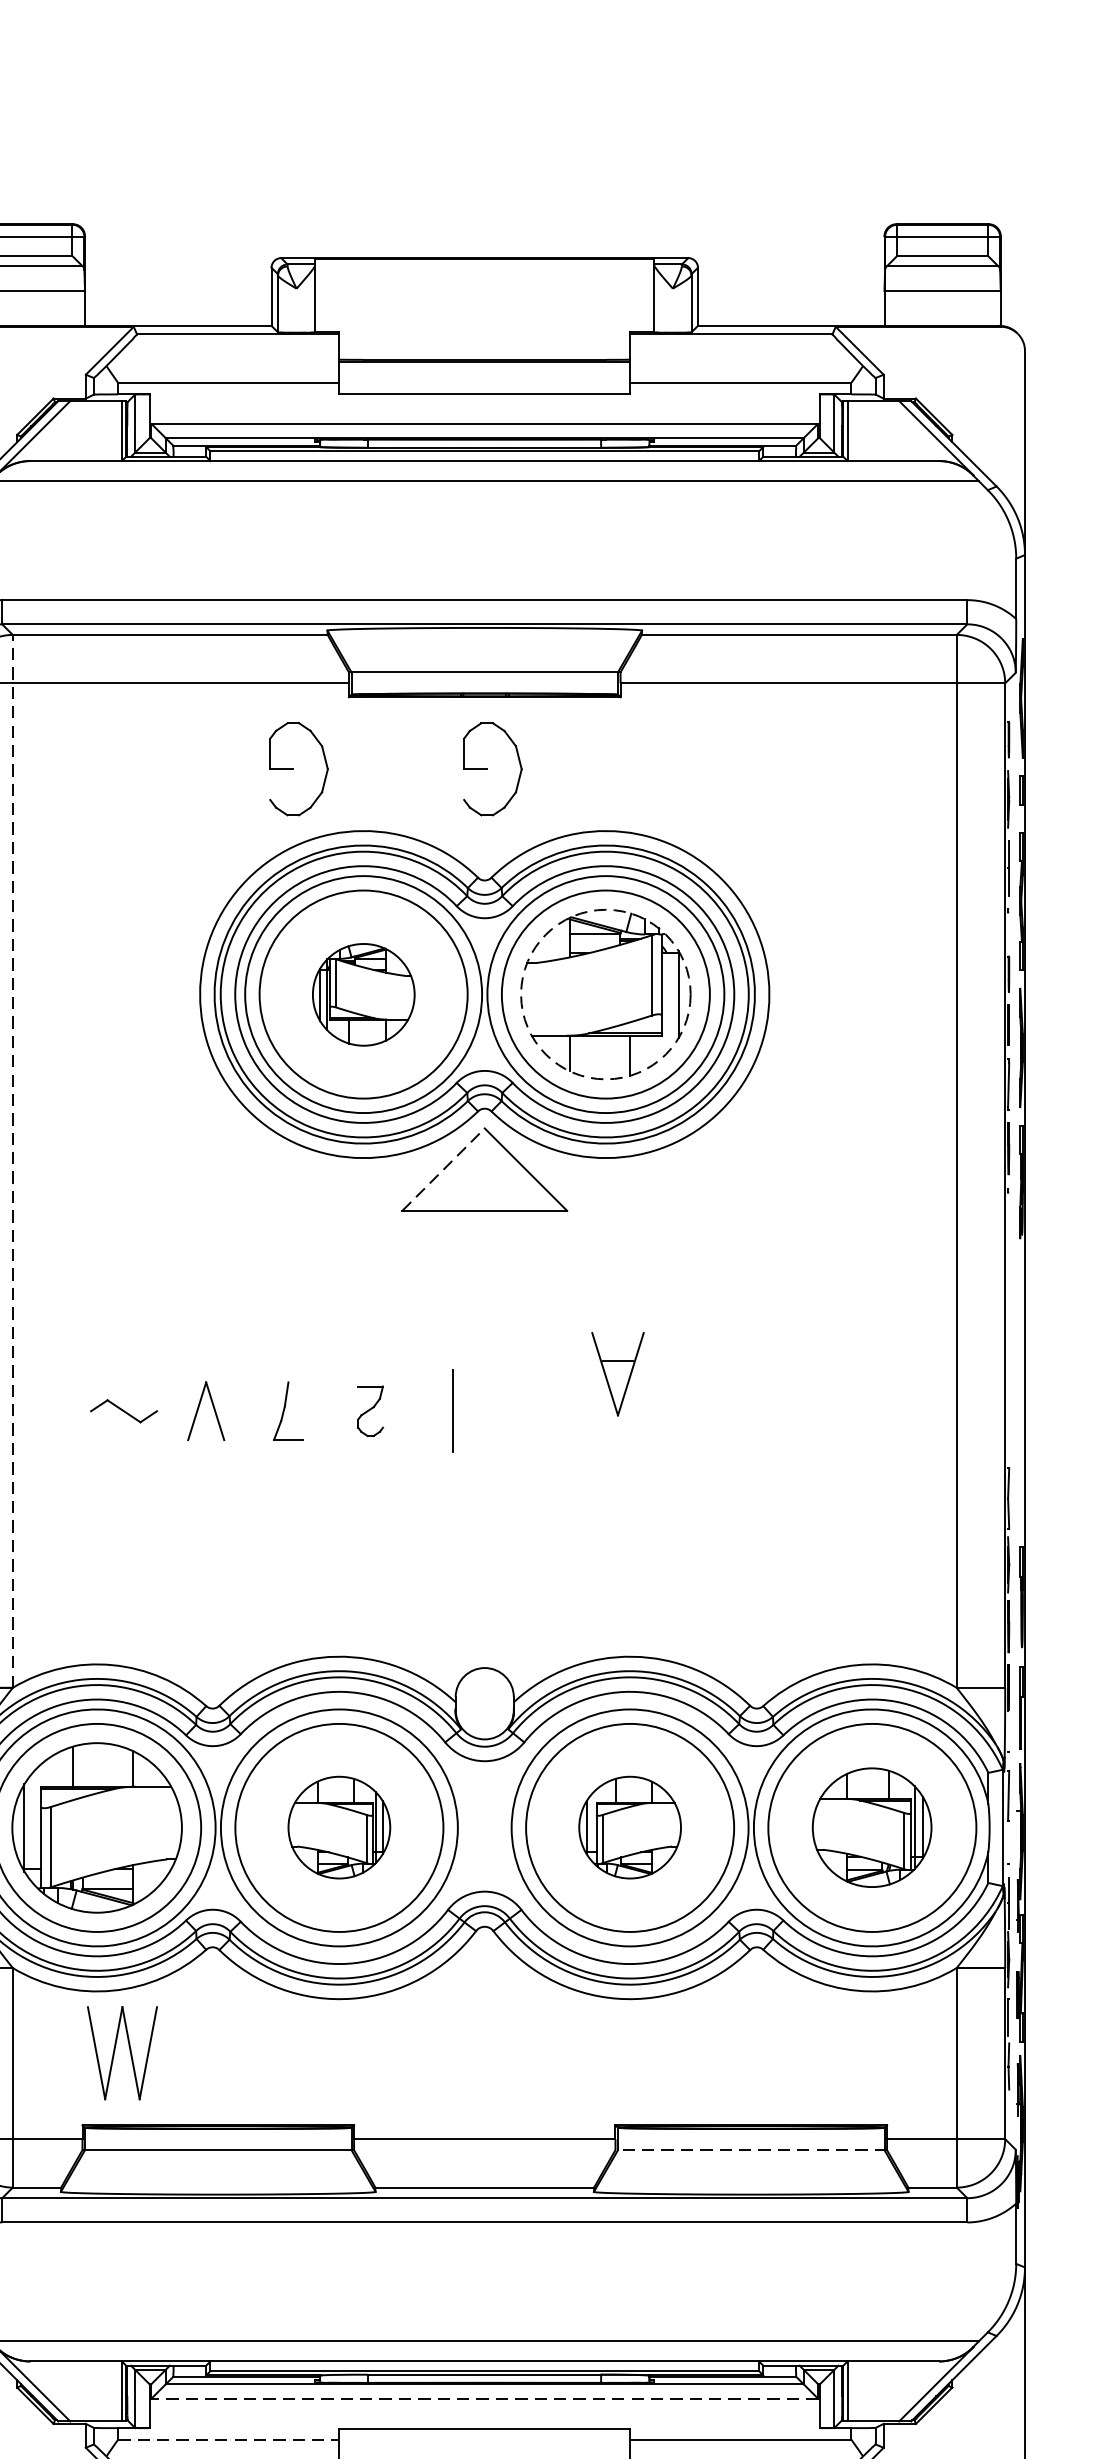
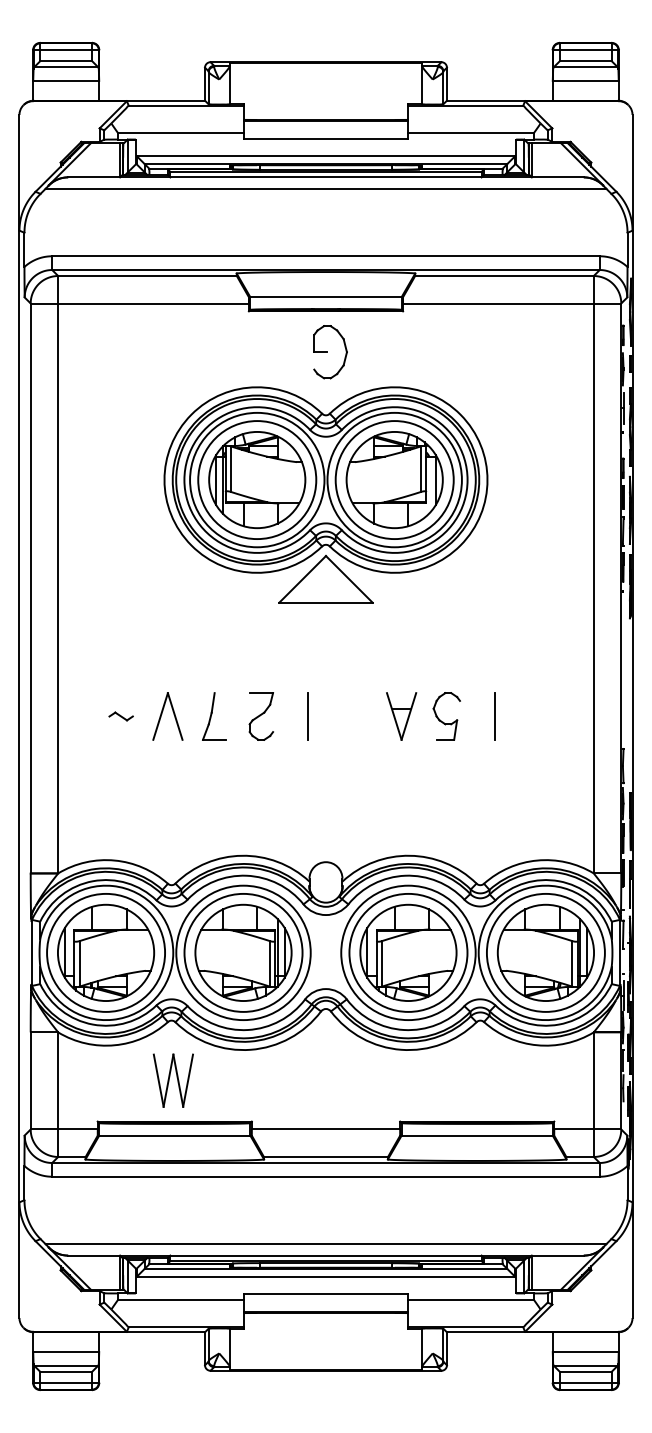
part: (298, 769) -> (220, 352), removed
circle: (605, 993) -> (394, 479), dashed -> solid
part: (364, 995) -> (257, 480), size x1.67
line: (13, 1160) -> (58, 574), dashed -> solid
line: (443, 1169) -> (302, 579), dashed -> solid
part: (617, 1374) -> (401, 716), moved
part: (122, 1411) -> (120, 716), size x0.62
part: (205, 1411) -> (167, 716), size x1.43
part: (288, 1411) -> (214, 716), size x1.43
part: (369, 1411) -> (260, 716), size x1.67
part: (697, 1411) -> (446, 716), added
line: (783, 1411) -> (495, 716), added
part: (339, 1827) -> (243, 952), size x1.67
part: (630, 1827) -> (408, 952), size x1.67
part: (871, 1827) -> (545, 952), size x1.43
part: (120, 2052) -> (172, 1080), moved
line: (750, 2149) -> (476, 1135), dashed -> solid
line: (483, 2398) -> (325, 1276), dashed -> solid
line: (228, 2438) -> (180, 1299), dashed -> solid

